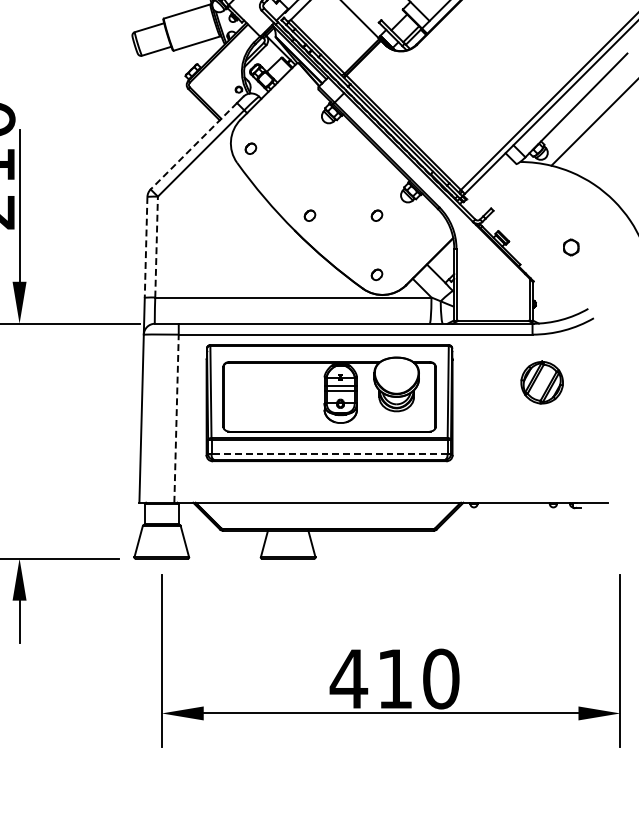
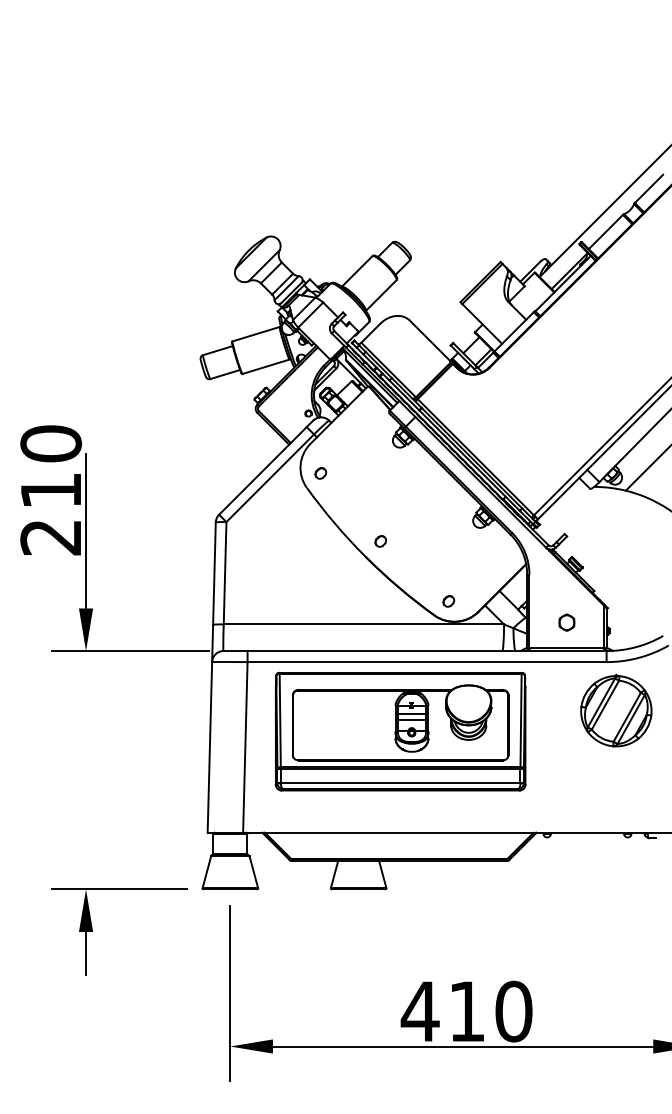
line: (193, 145) -> (262, 470), dashed -> solid
part: (376, 215) -> (448, 541), removed
line: (156, 246) -> (225, 572), dashed -> solid
part: (570, 247) -> (566, 622), moved
line: (146, 248) -> (214, 574), dashed -> solid
part: (542, 382) -> (616, 710), size x1.67
line: (176, 417) -> (245, 746), dashed -> solid
line: (329, 454) -> (400, 783), dashed -> solid

